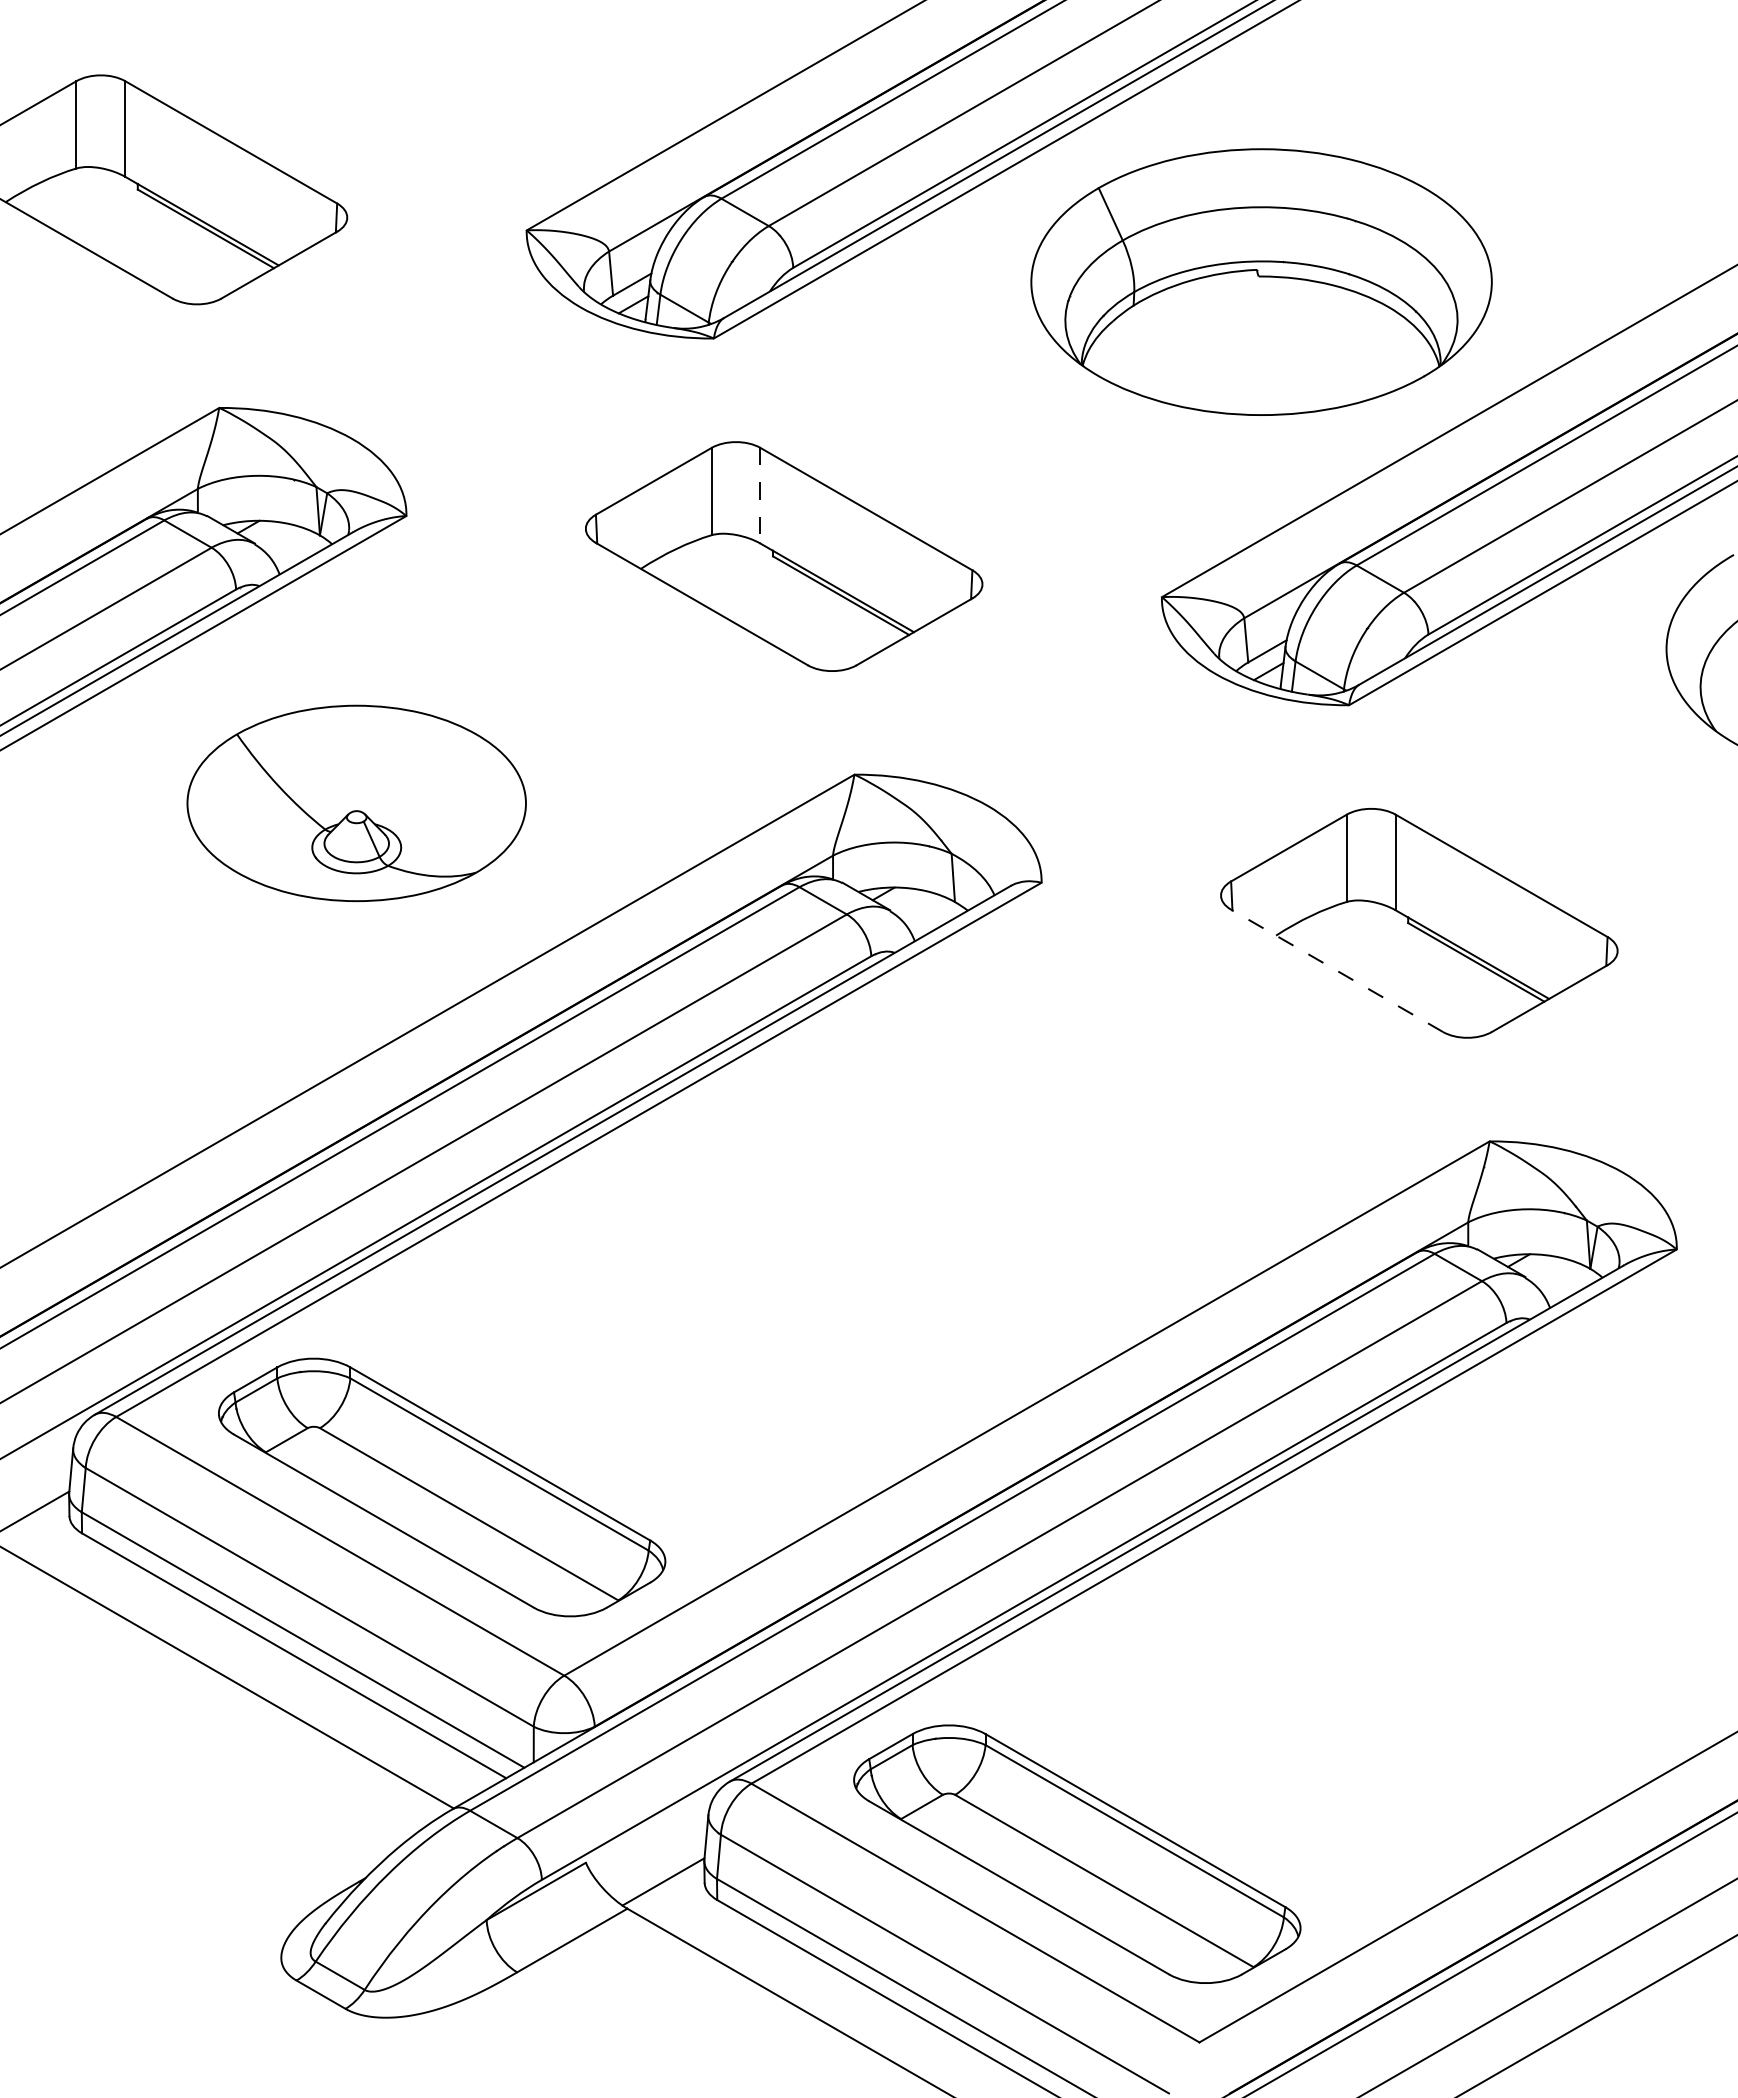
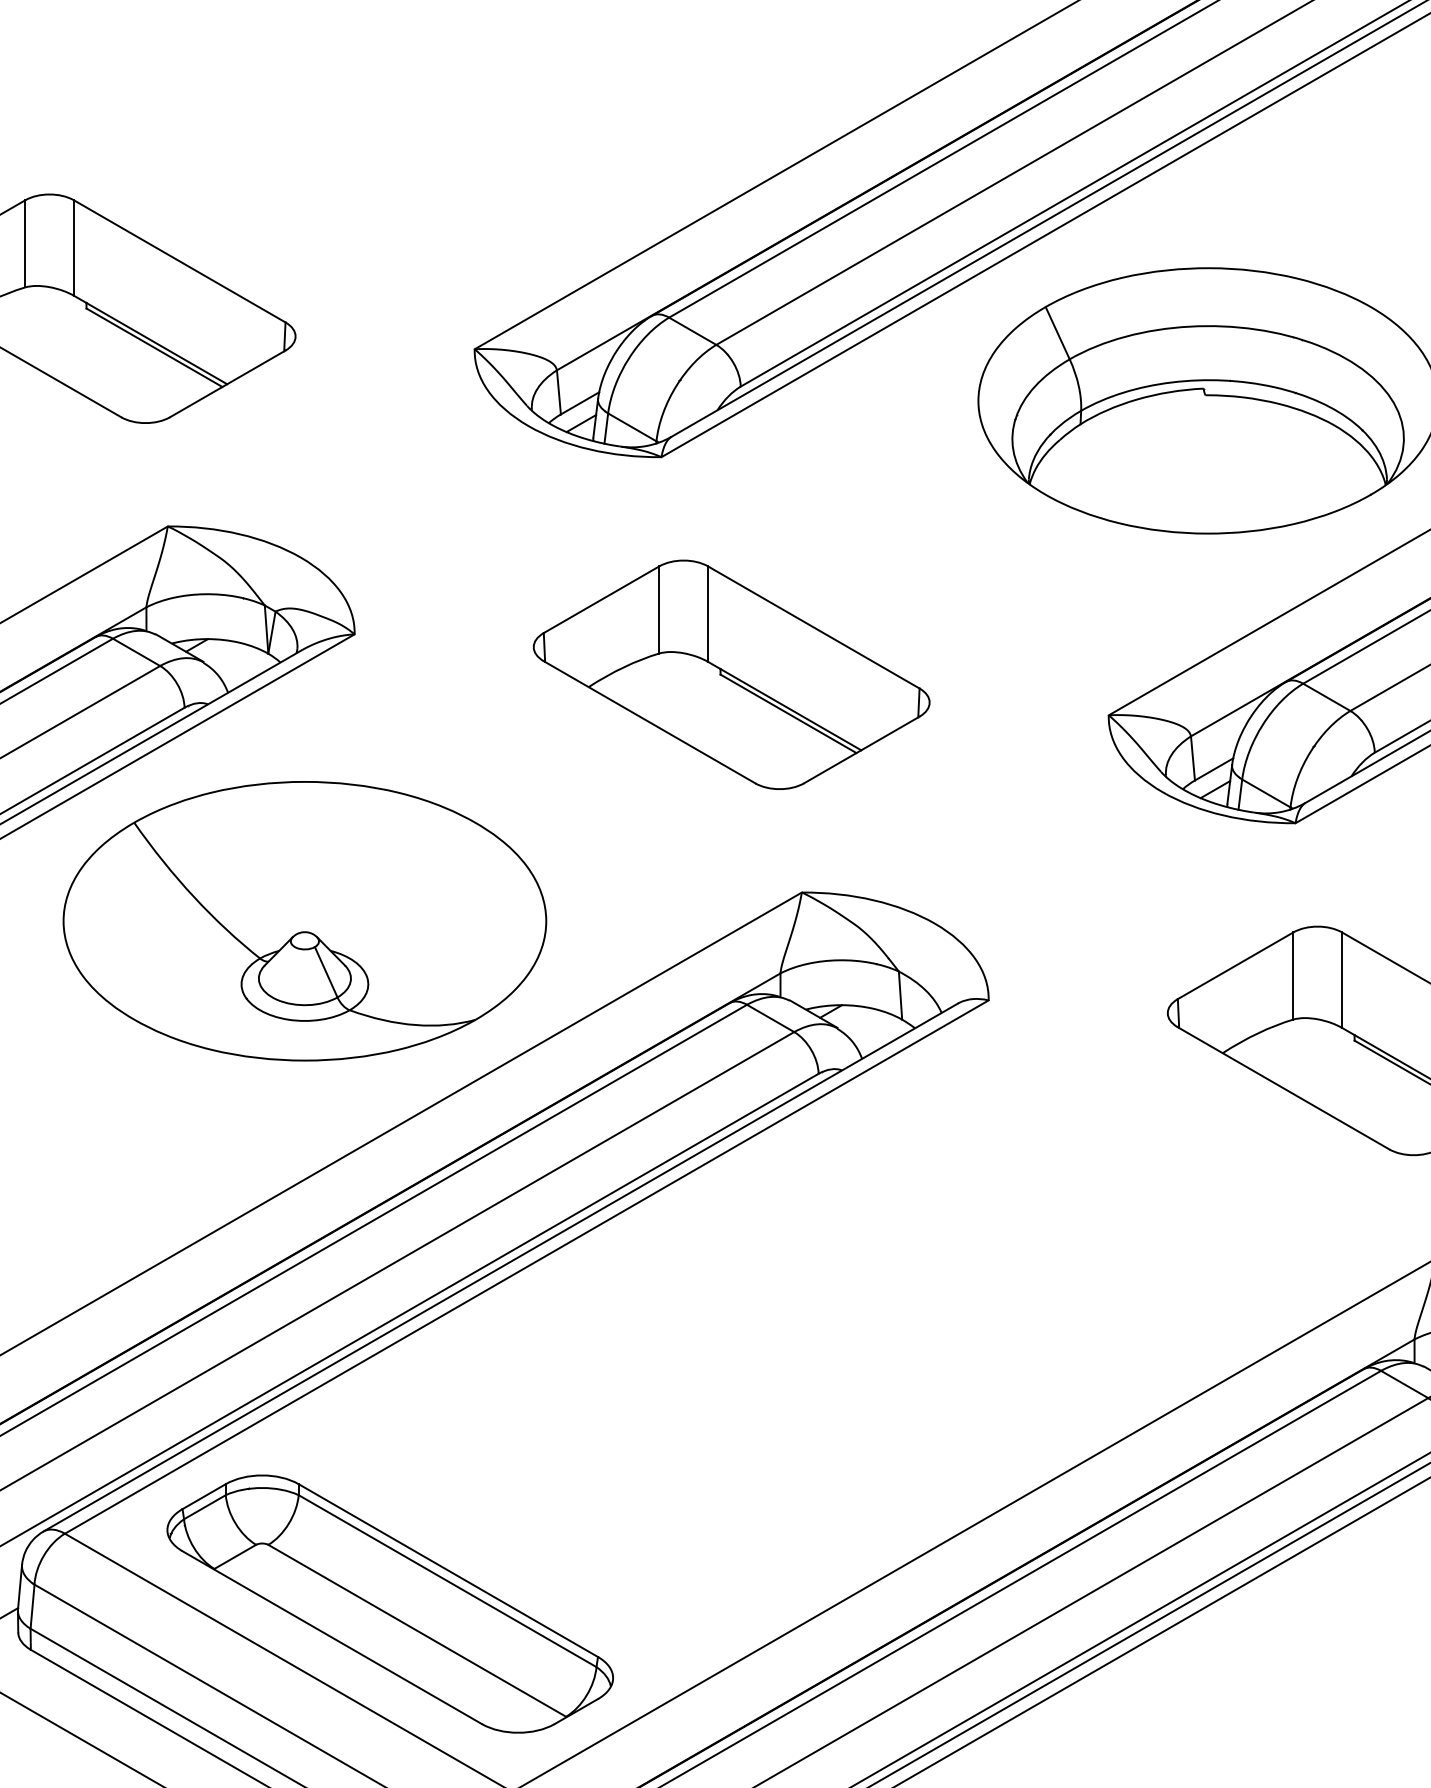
line: (760, 495) -> (708, 613), dashed -> solid
part: (356, 803) -> (304, 921), size x1.43
line: (1336, 970) -> (1283, 1088), dashed -> solid

